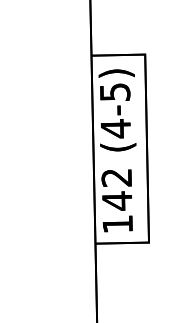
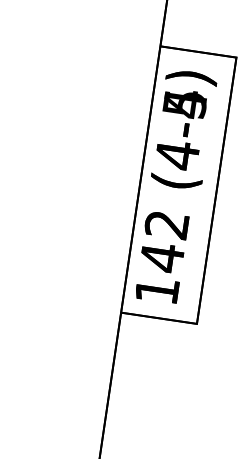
text: (115, 91) -> (185, 102), (4-5) -> (4-4)

